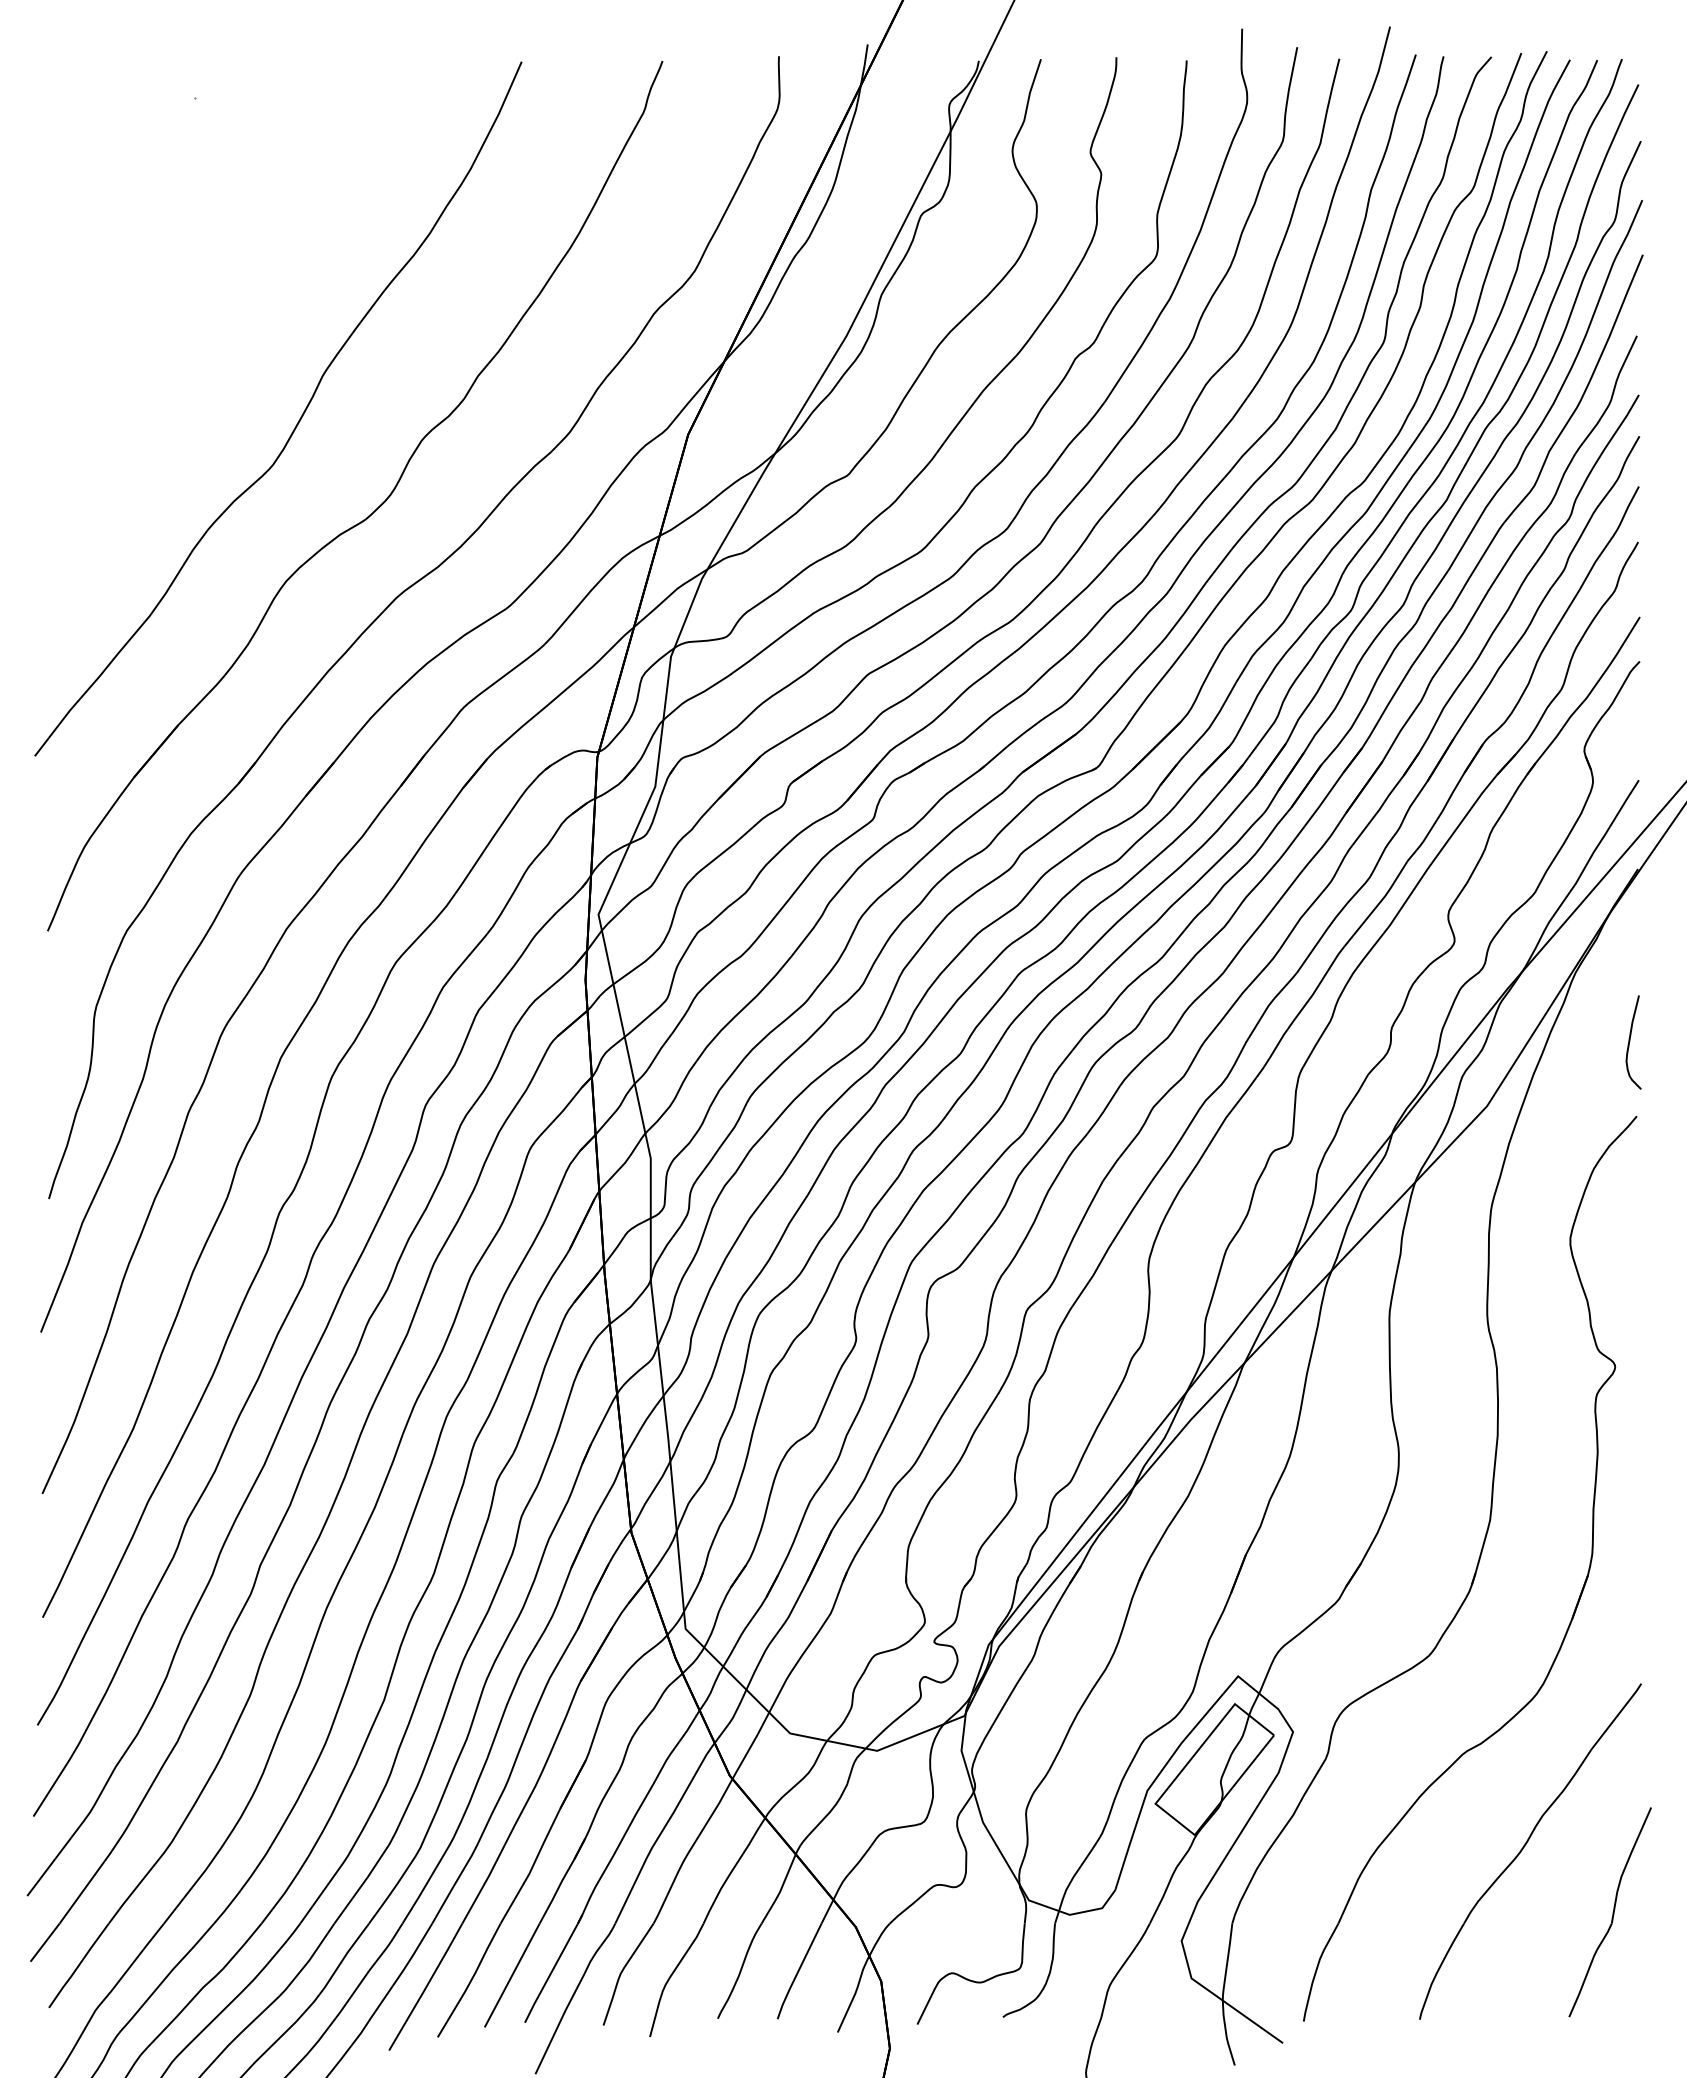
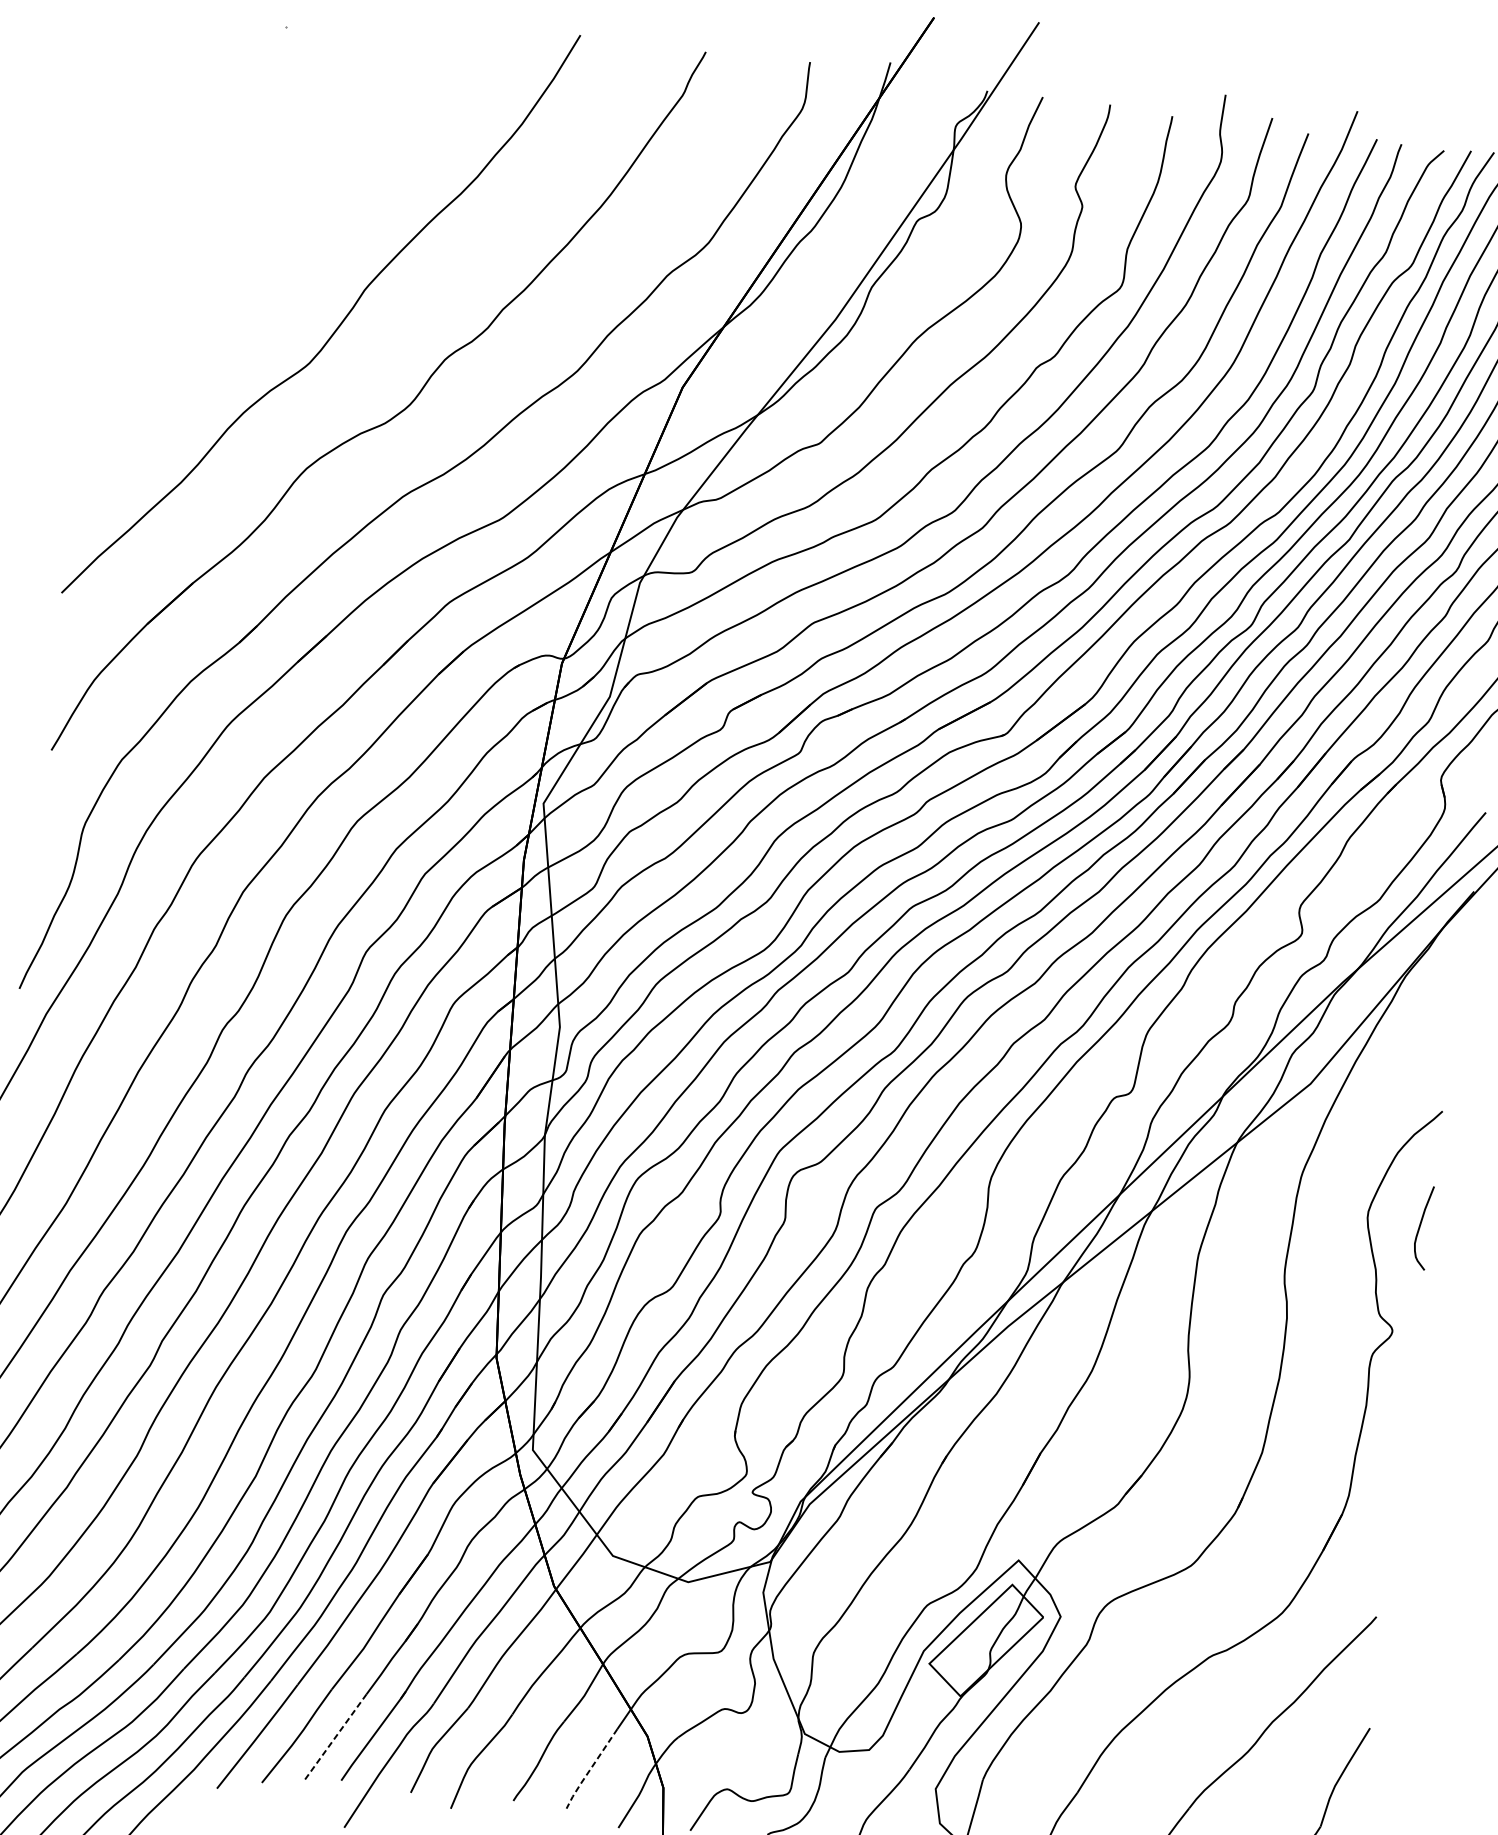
curve: (1630, 1041) -> (1420, 1226), moved
line: (797, 1972) -> (590, 1769), solid -> dashed
line: (512, 1975) -> (336, 1737), solid -> dashed

